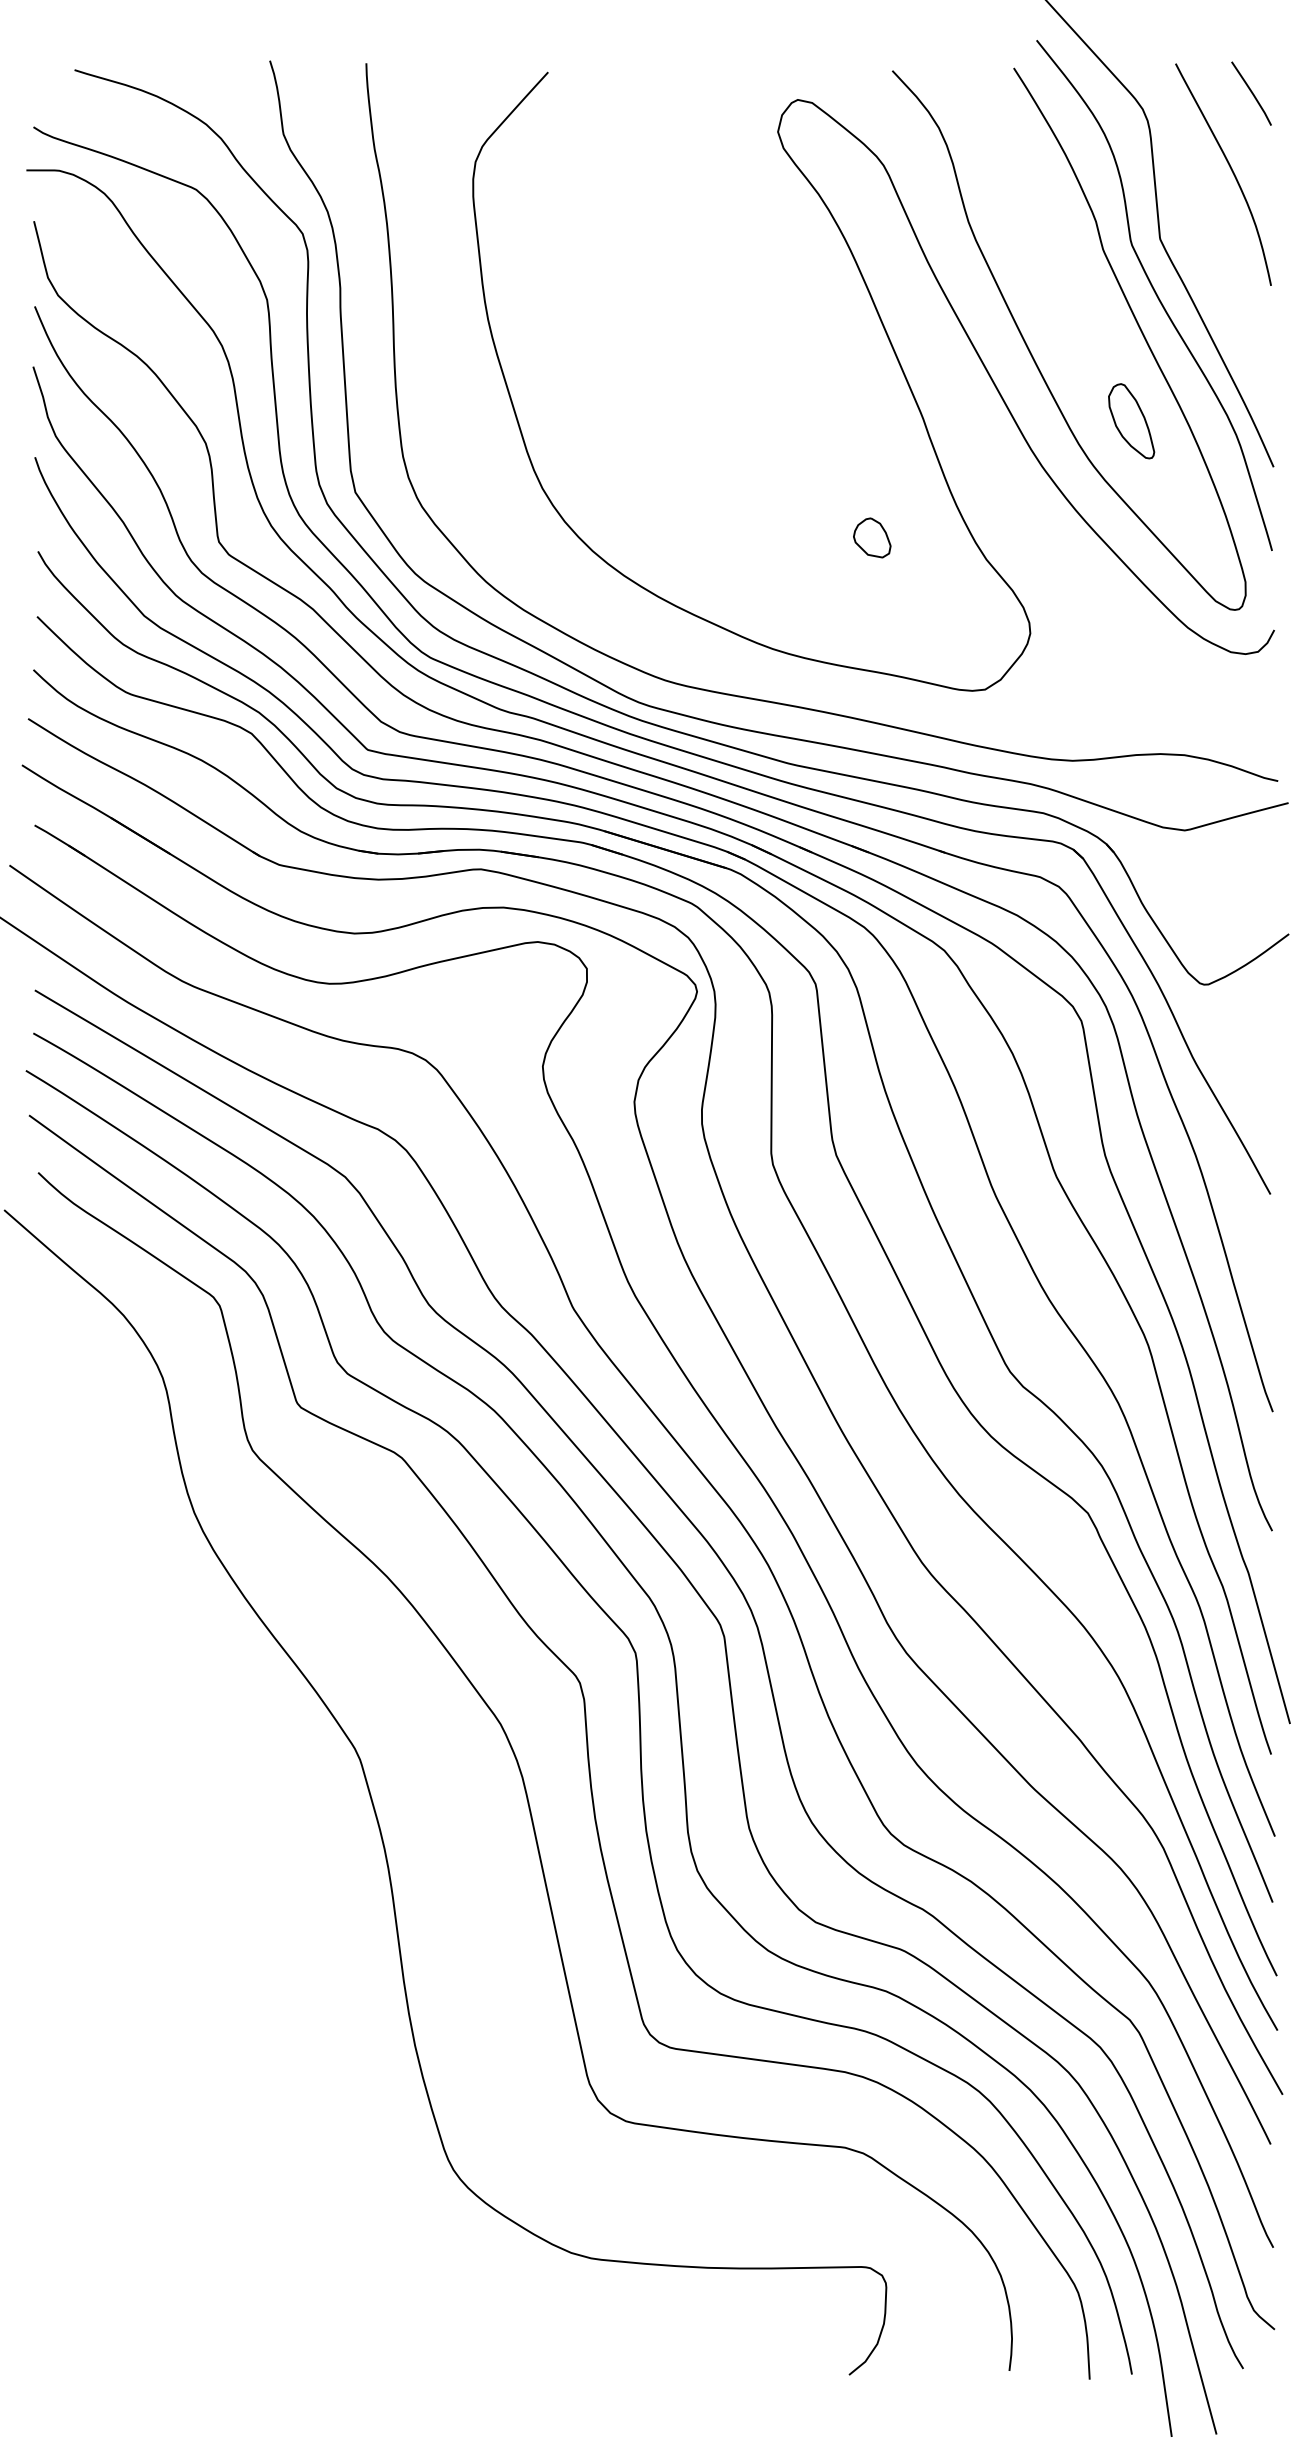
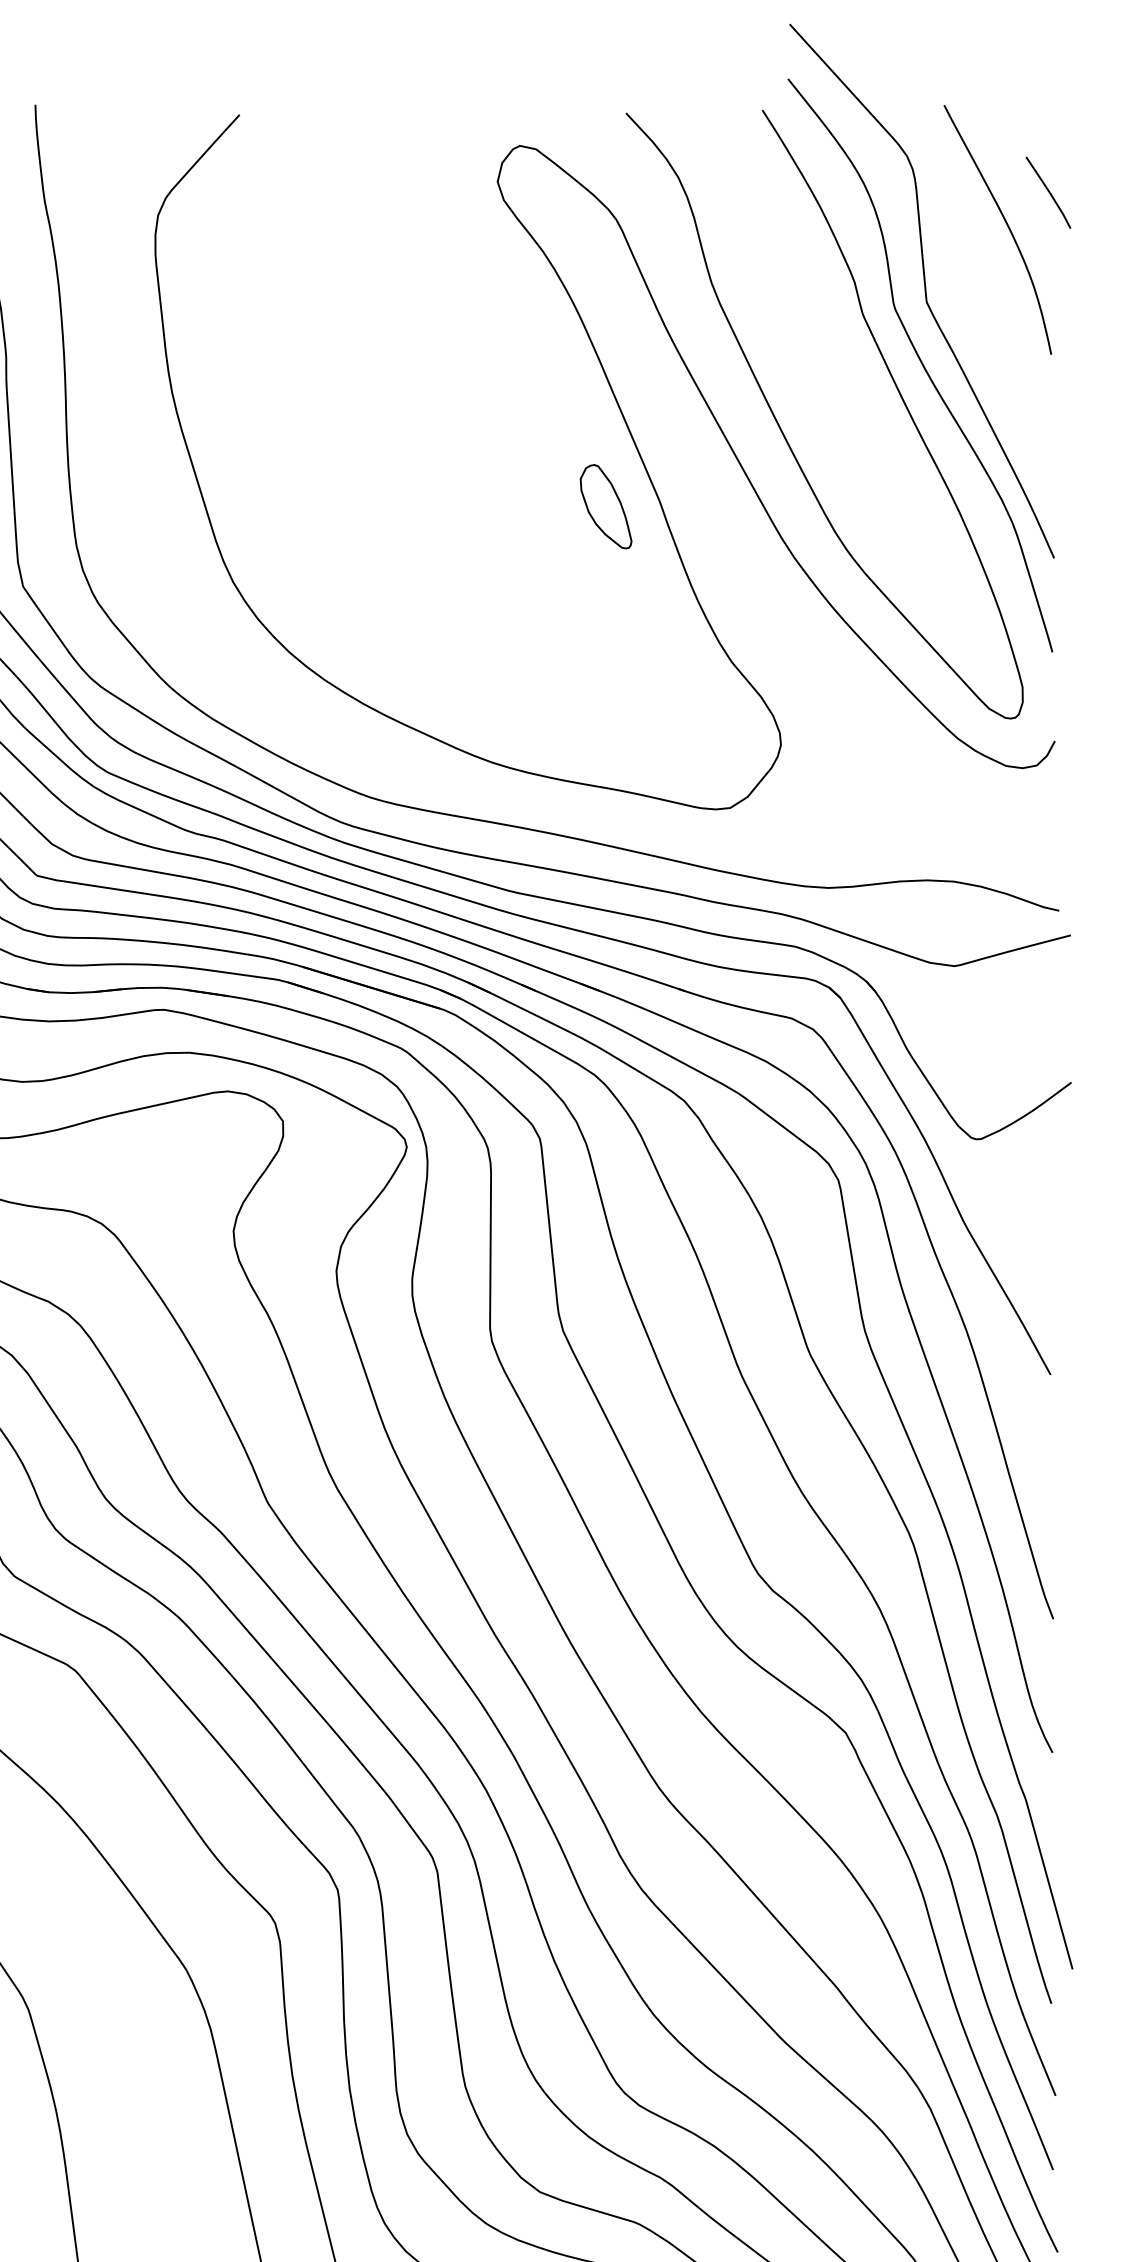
line: (1251, 93) -> (1048, 192), moved
part: (1131, 421) -> (605, 506), moved
part: (872, 537) -> (603, 637), removed

